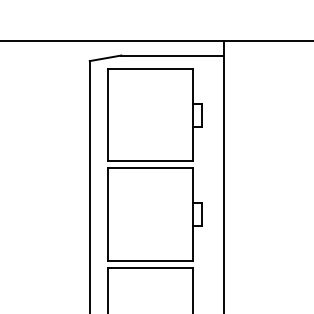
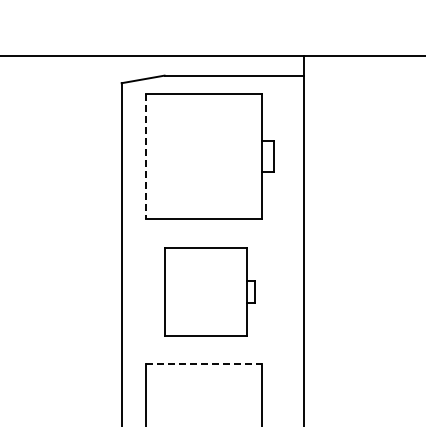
line: (107, 115) -> (145, 156), solid -> dashed
part: (154, 214) -> (209, 291), size x0.7
line: (150, 268) -> (204, 364), solid -> dashed

